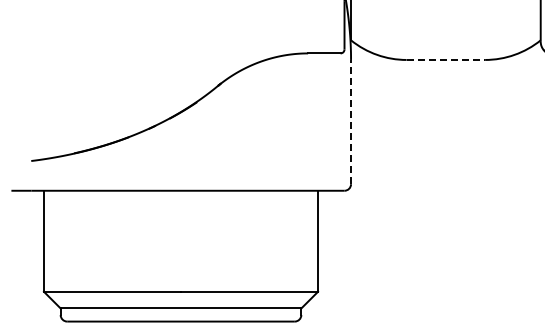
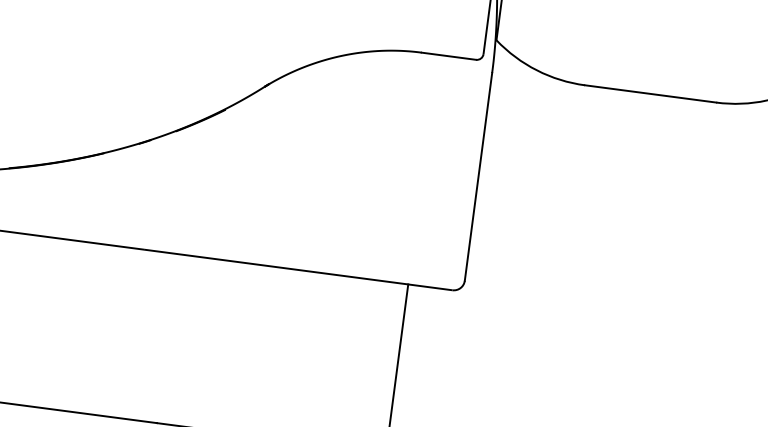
line: (446, 59) -> (651, 93), dashed -> solid
line: (351, 121) -> (479, 176), dashed -> solid

